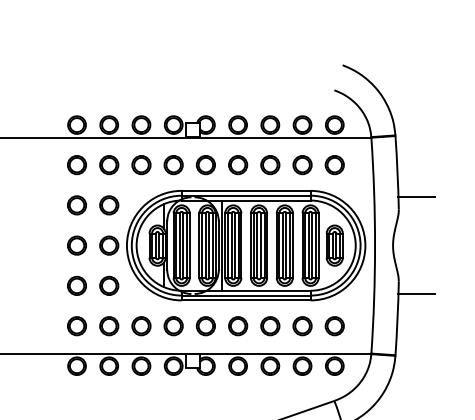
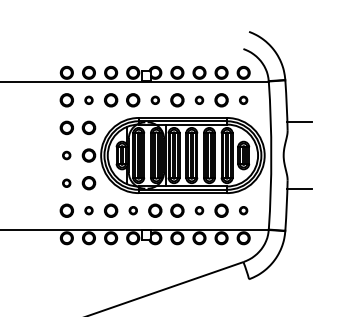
part: (108, 165) -> (88, 100), size x0.6
circle: (206, 165) -> (155, 100), size x0.6
circle: (270, 165) -> (199, 100), size x0.6
circle: (334, 165) -> (243, 100), size x0.6
circle: (76, 245) -> (66, 155), size x0.6
part: (76, 286) -> (66, 183), size x0.6
part: (108, 325) -> (88, 210), size x0.6
circle: (174, 325) -> (133, 210), size x0.6
circle: (270, 325) -> (199, 210), size x0.6
circle: (334, 325) -> (243, 210), size x0.6

